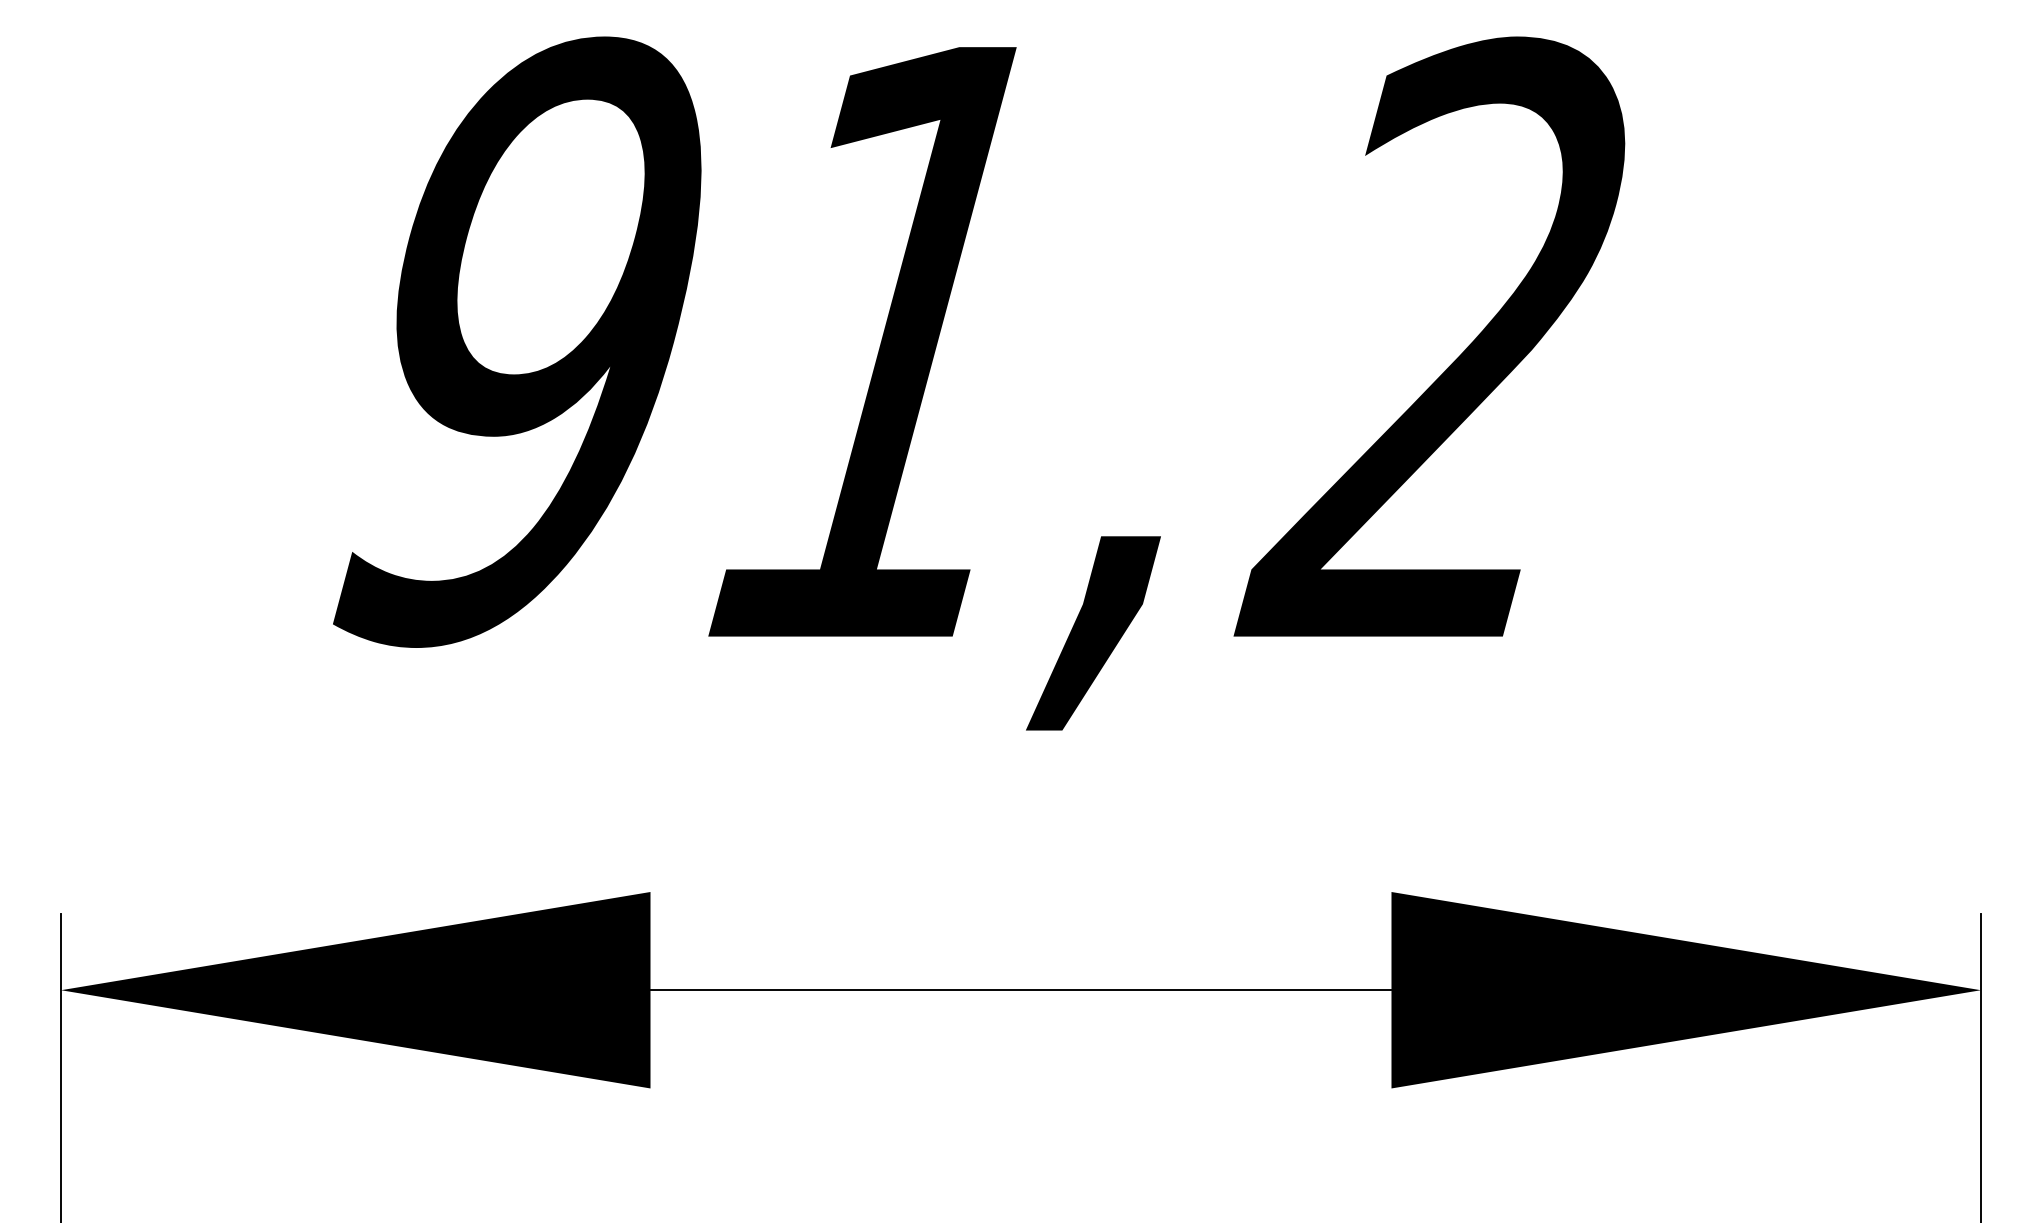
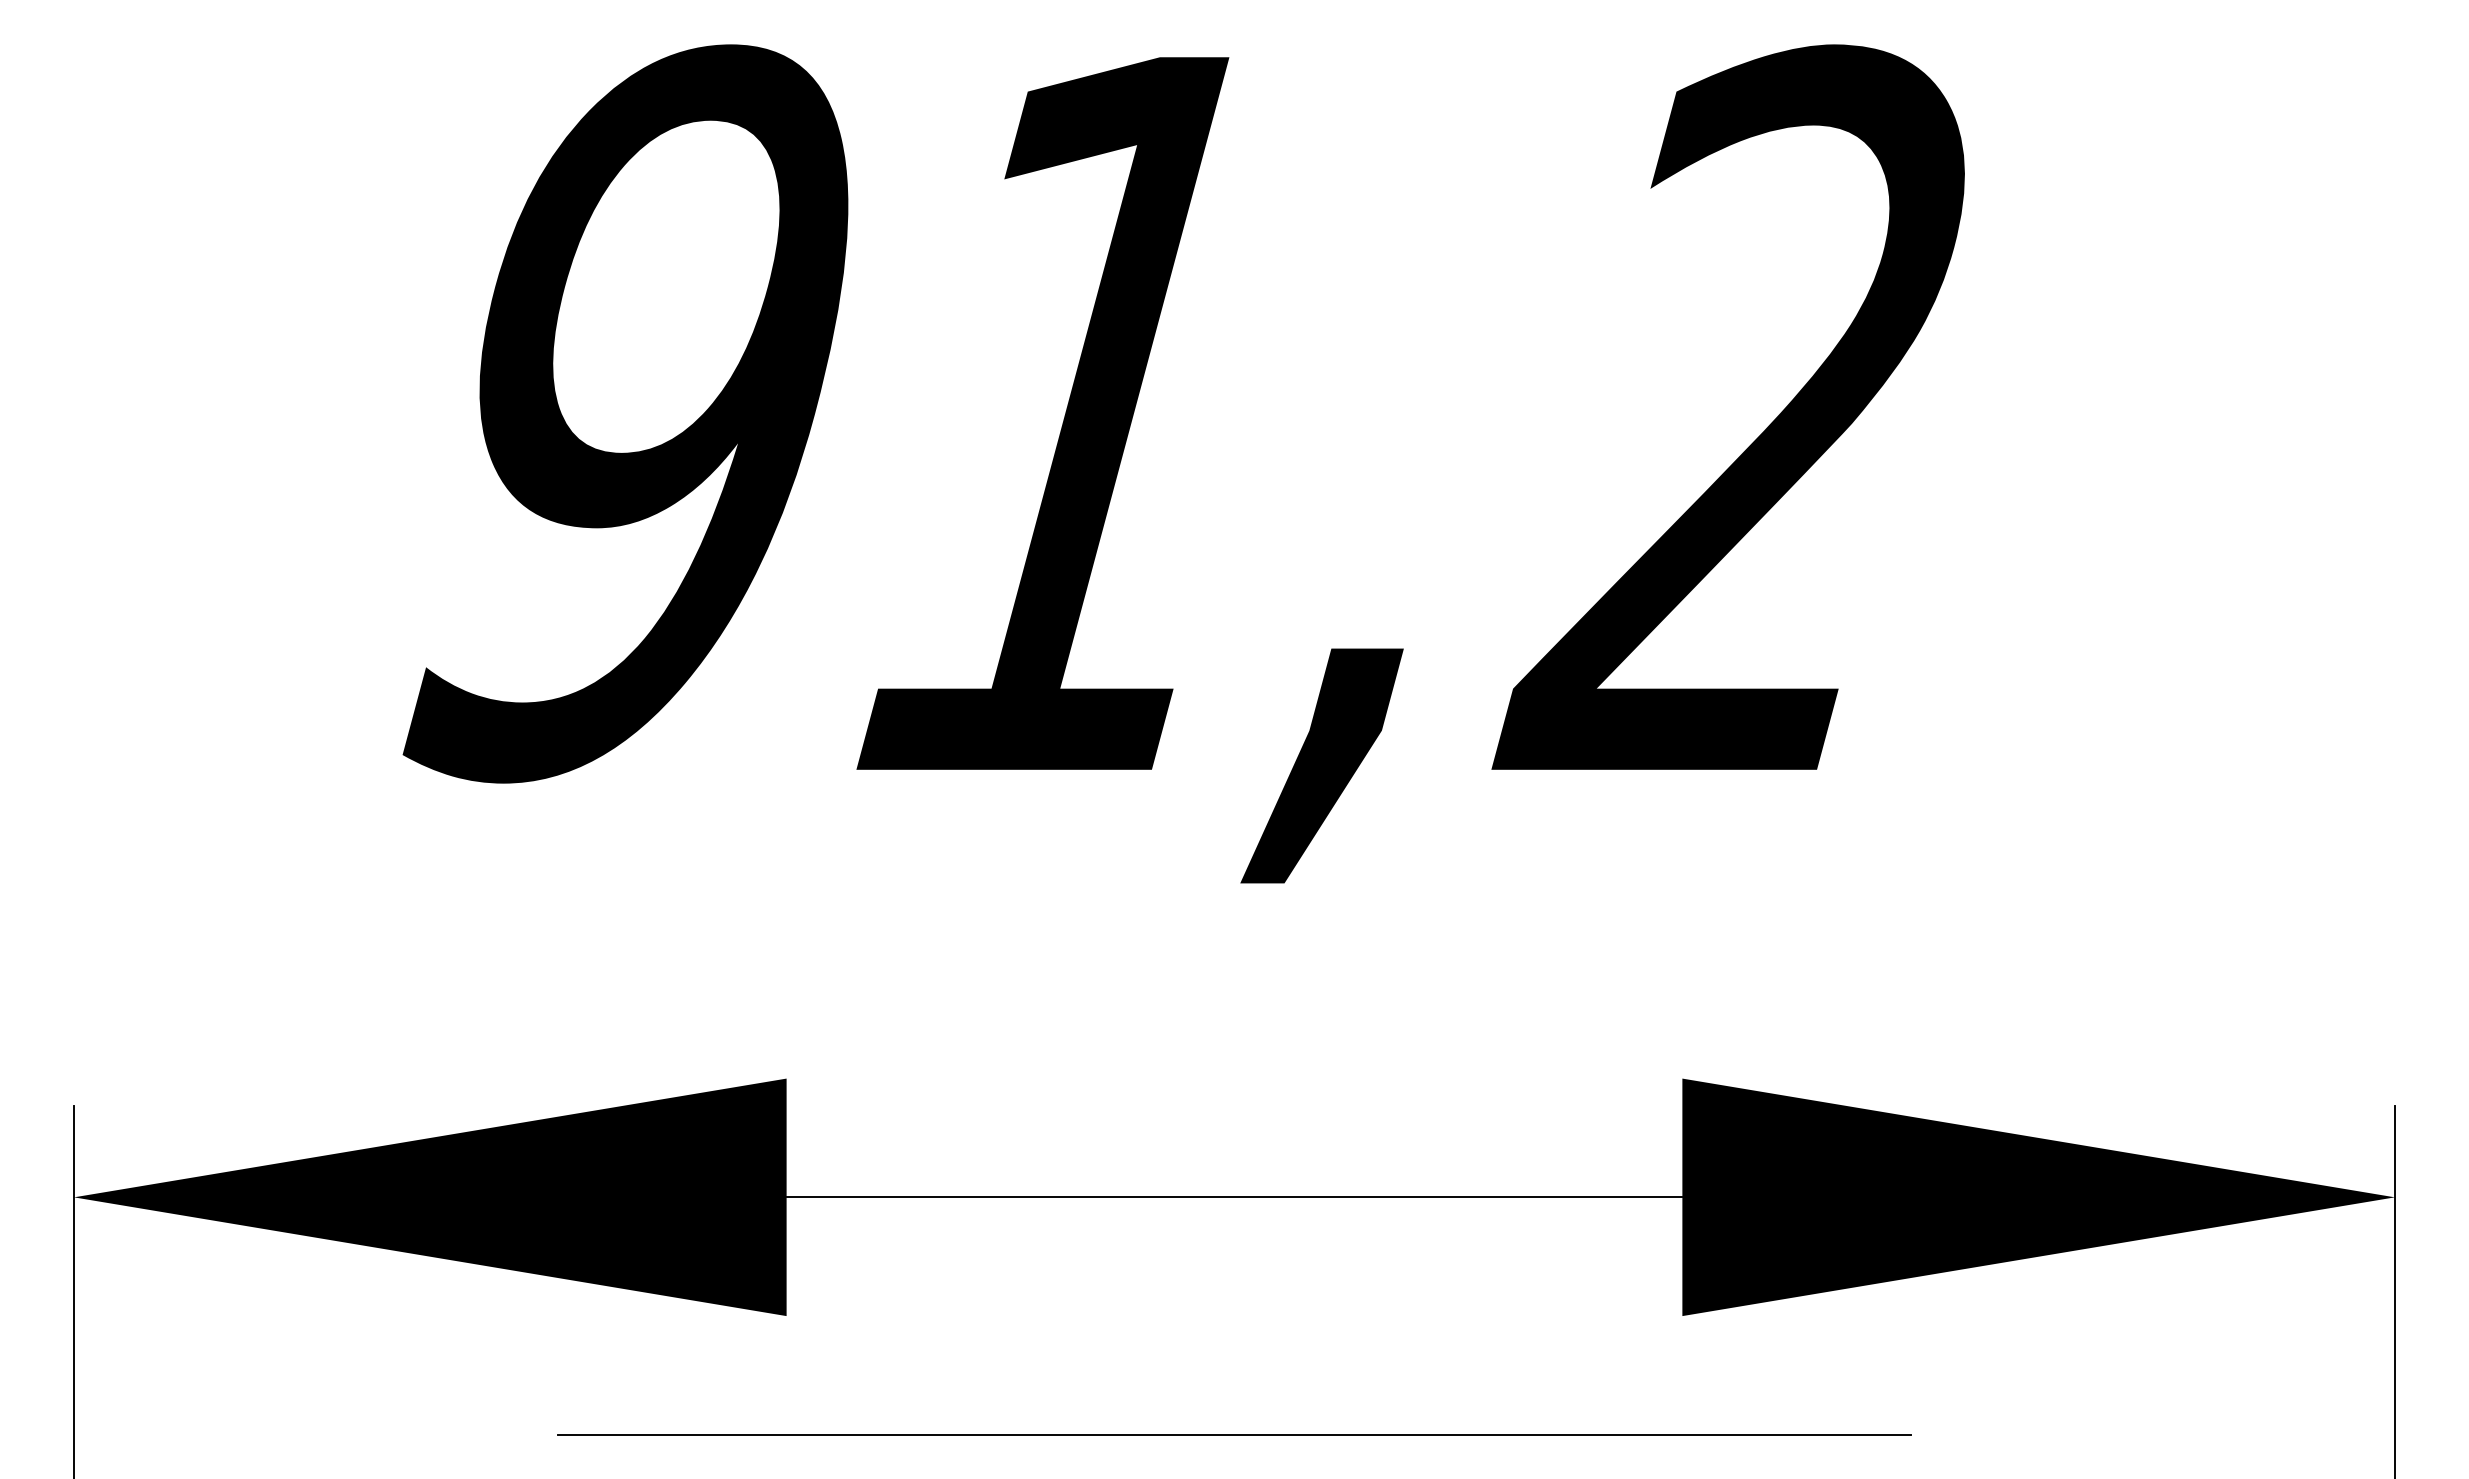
line: (1021, 1186) -> (1234, 1434), added

